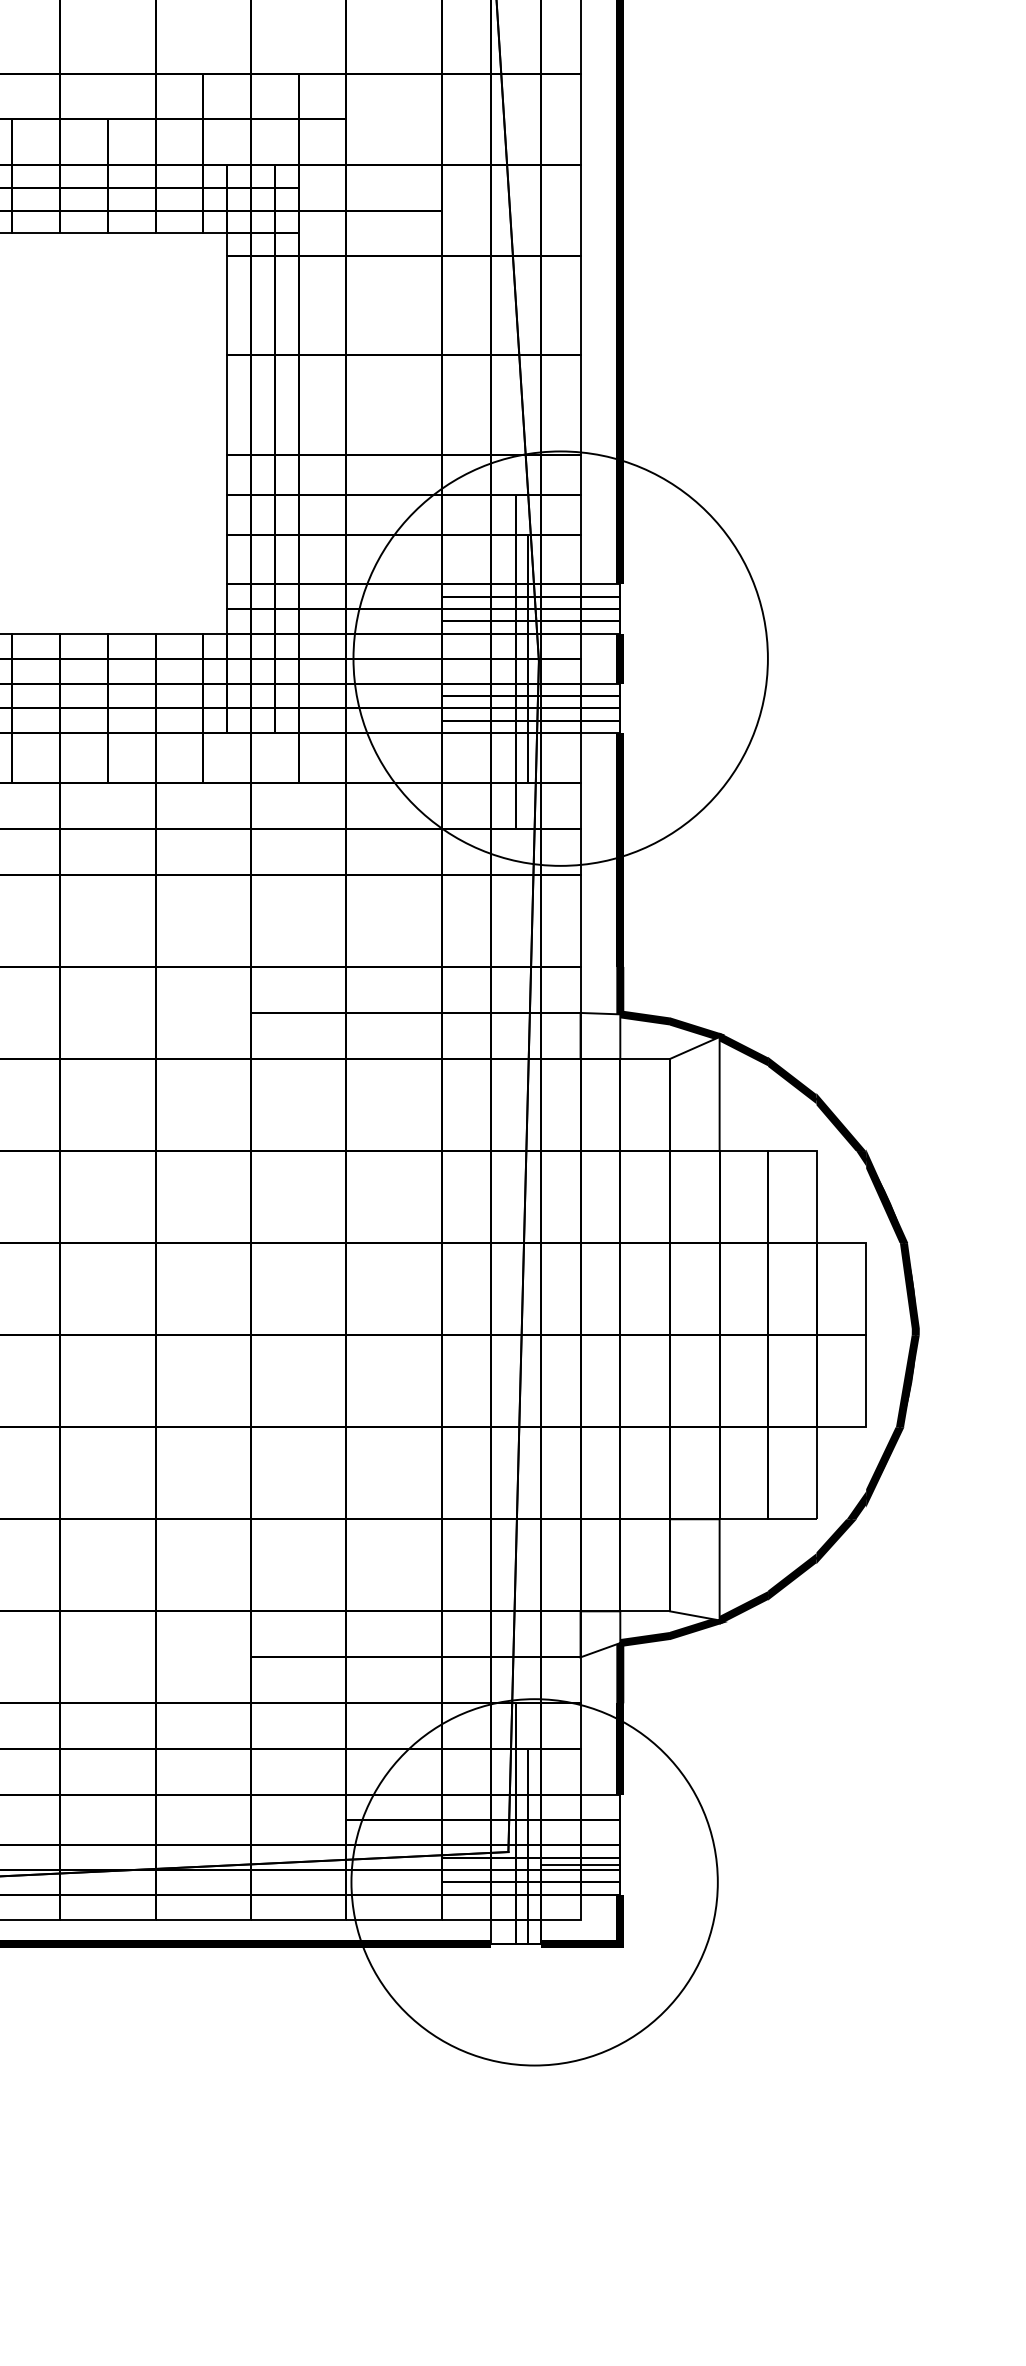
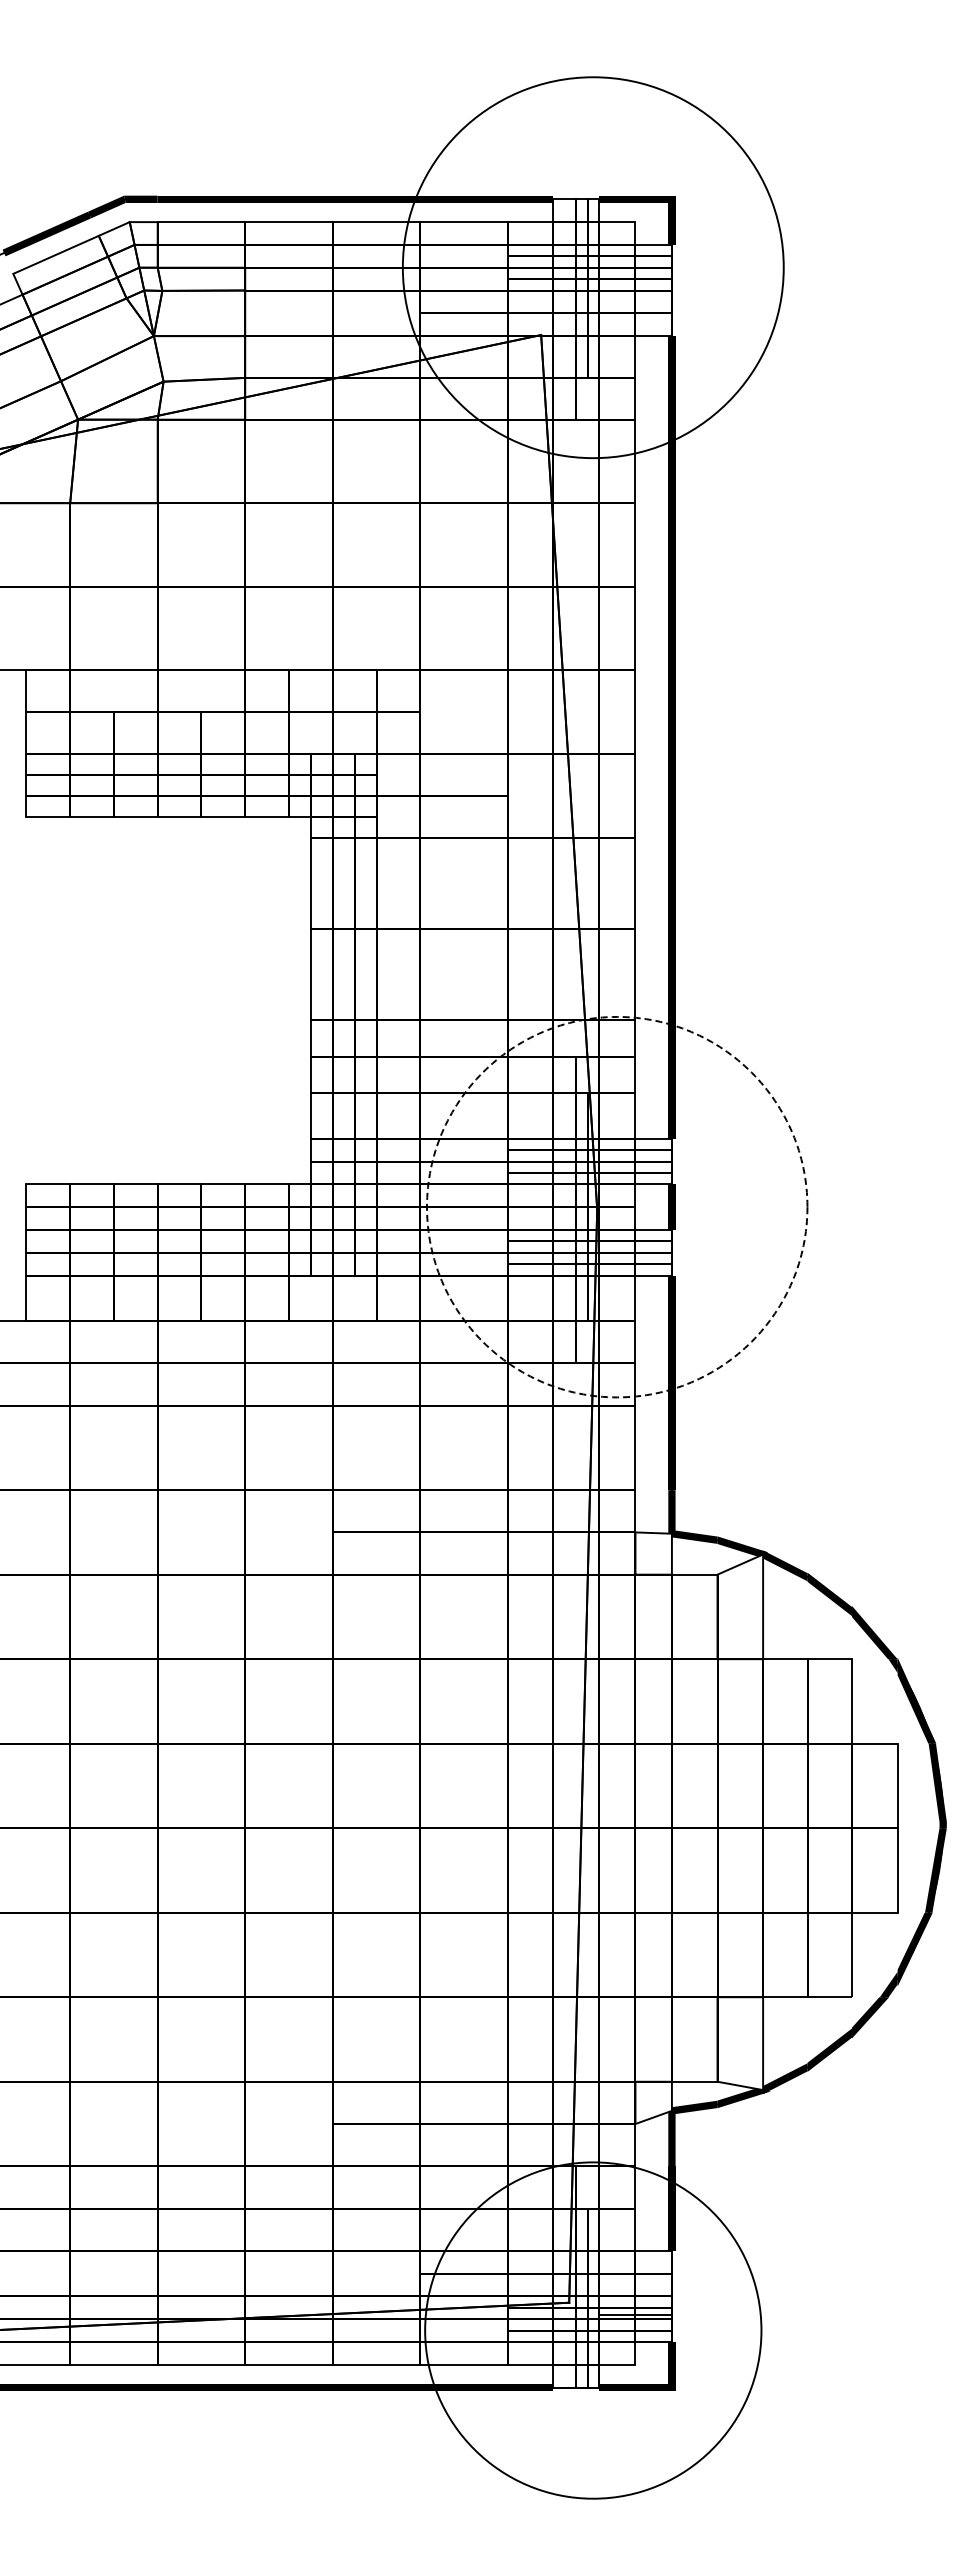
circle: (561, 657) -> (617, 1206), solid -> dashed

